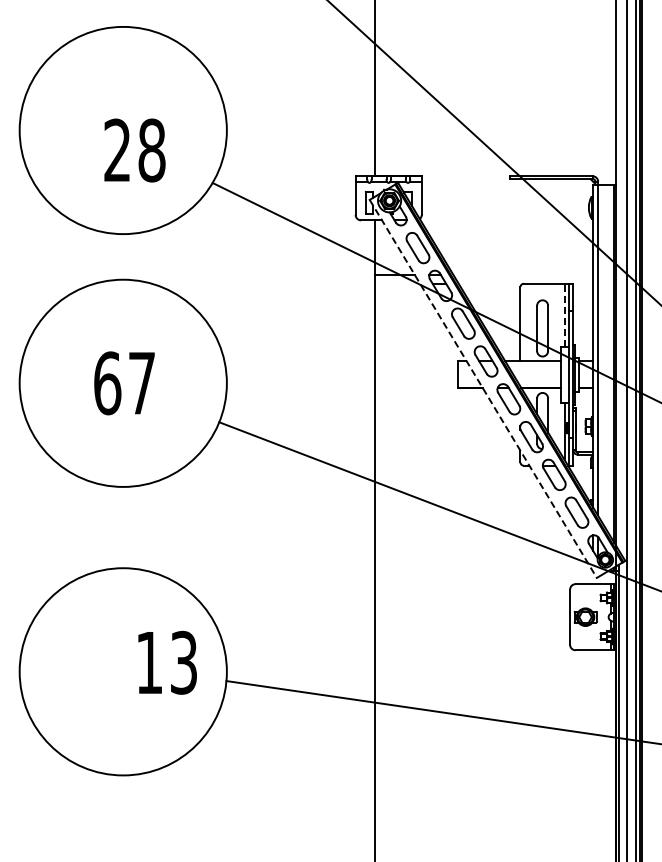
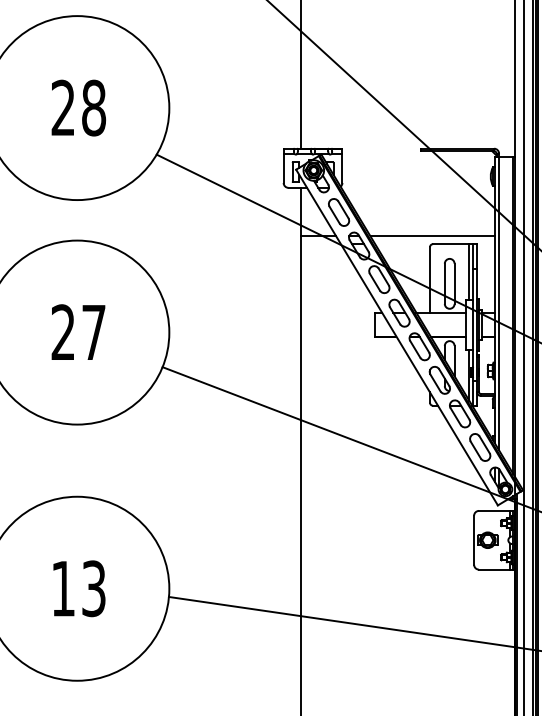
text: (134, 150) -> (78, 108), moved
line: (523, 275) -> (432, 236), added
line: (564, 314) -> (469, 271), dashed -> solid
text: (107, 383) -> (63, 332), 67 -> 27
line: (483, 388) -> (397, 337), dashed -> solid
text: (167, 662) -> (79, 588), moved

